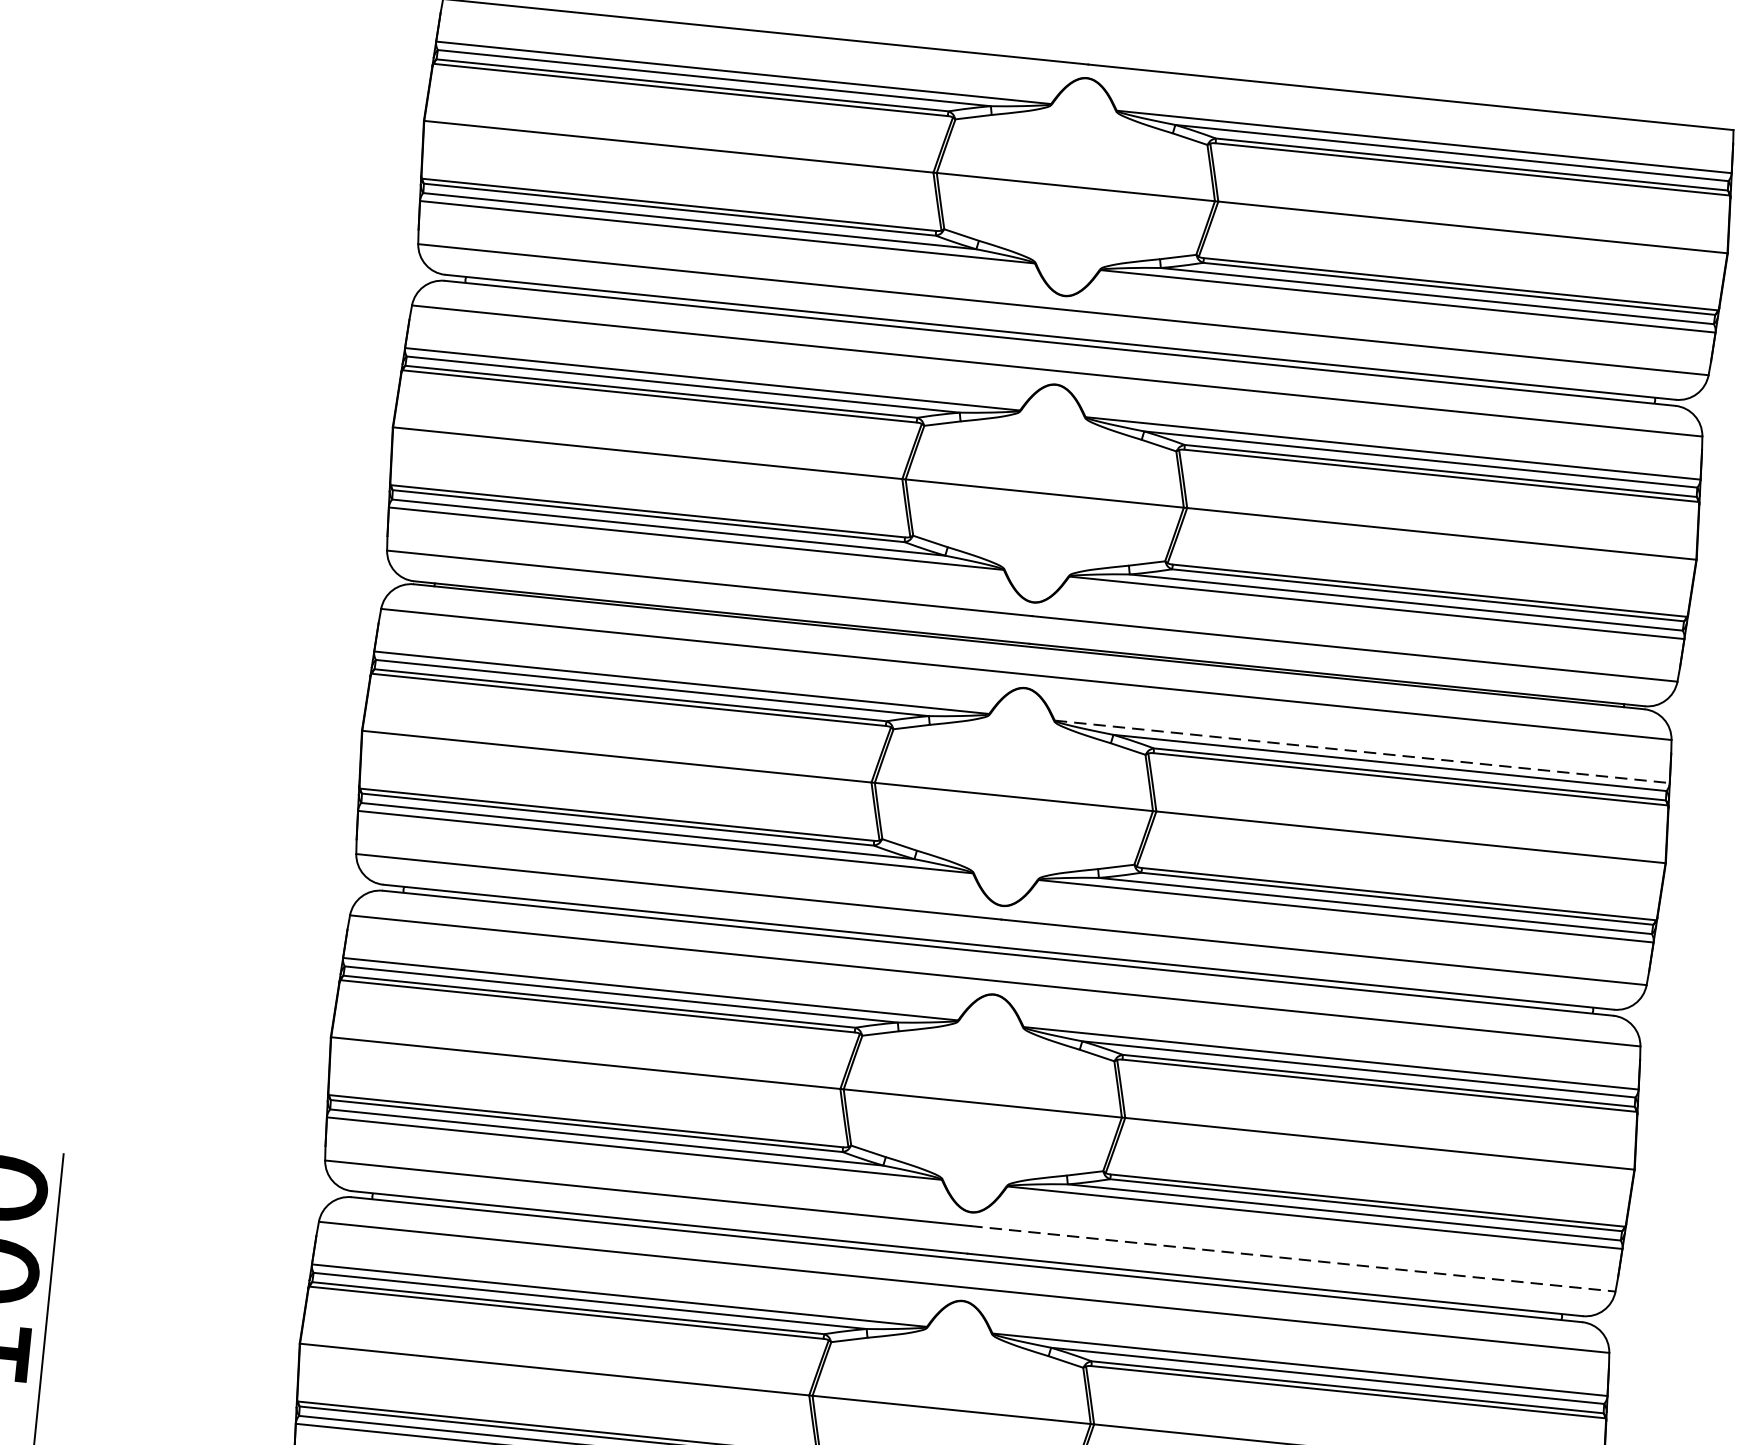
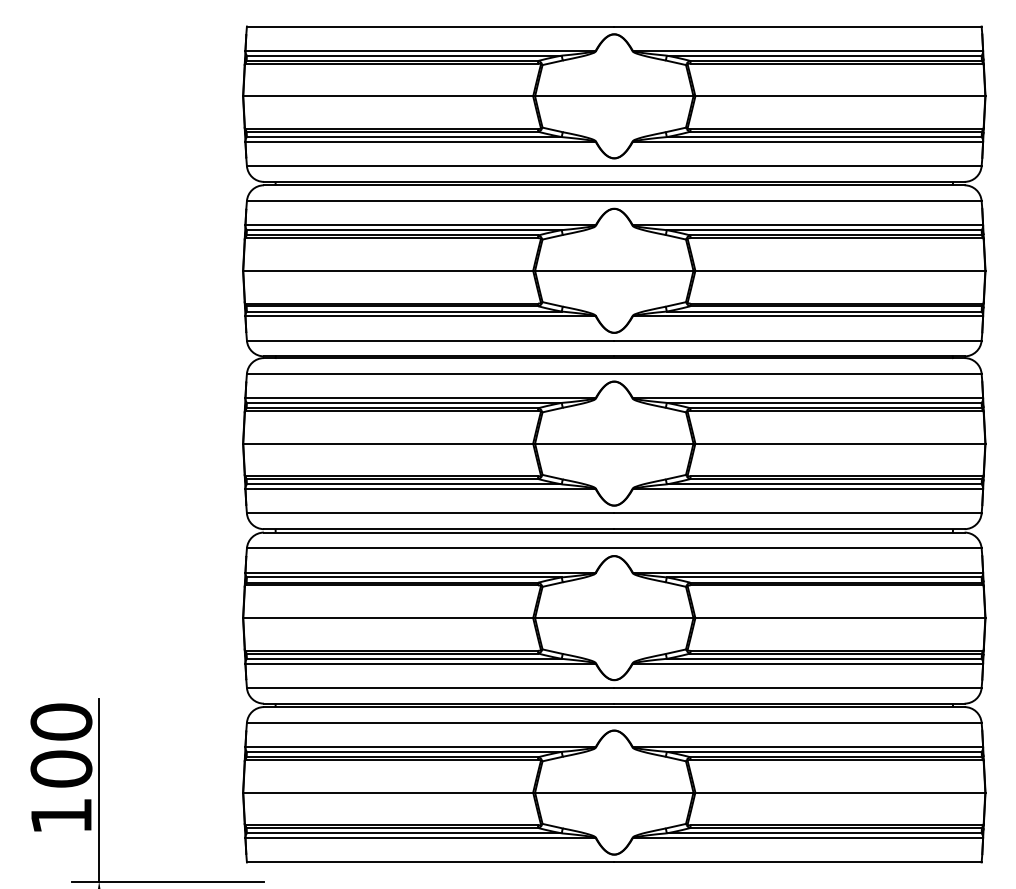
line: (1363, 752) -> (808, 398), dashed -> solid
line: (1292, 1257) -> (797, 687), dashed -> solid

